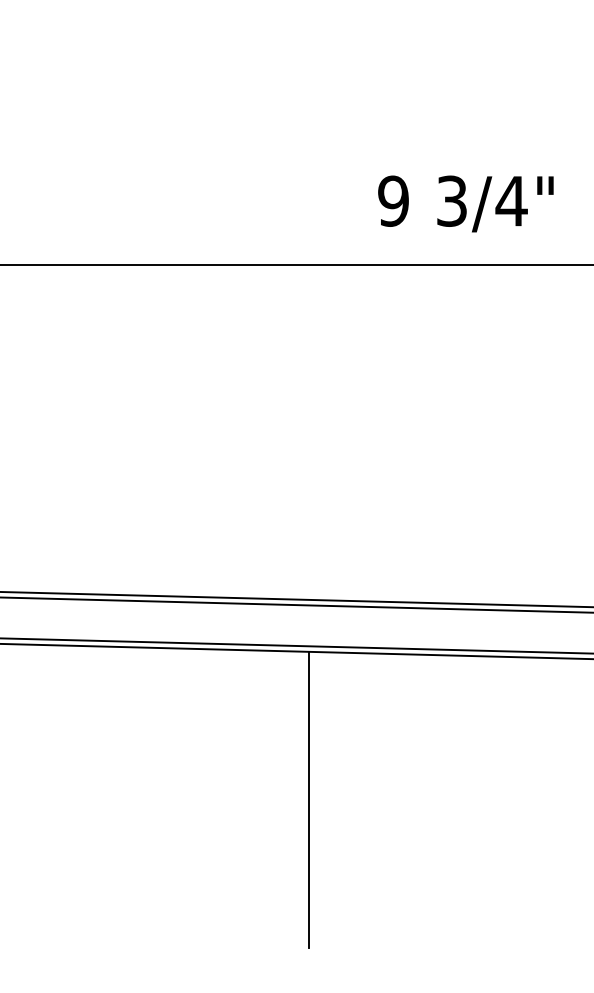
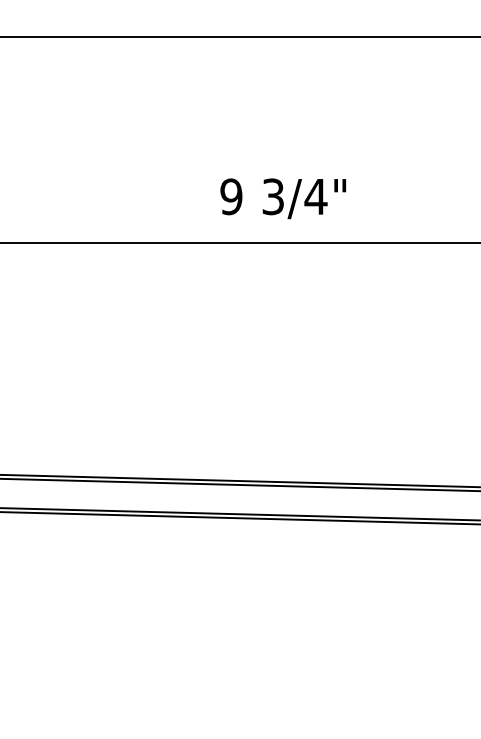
text: (464, 203) -> (282, 198), moved
line: (308, 799) -> (289, 625), removed

